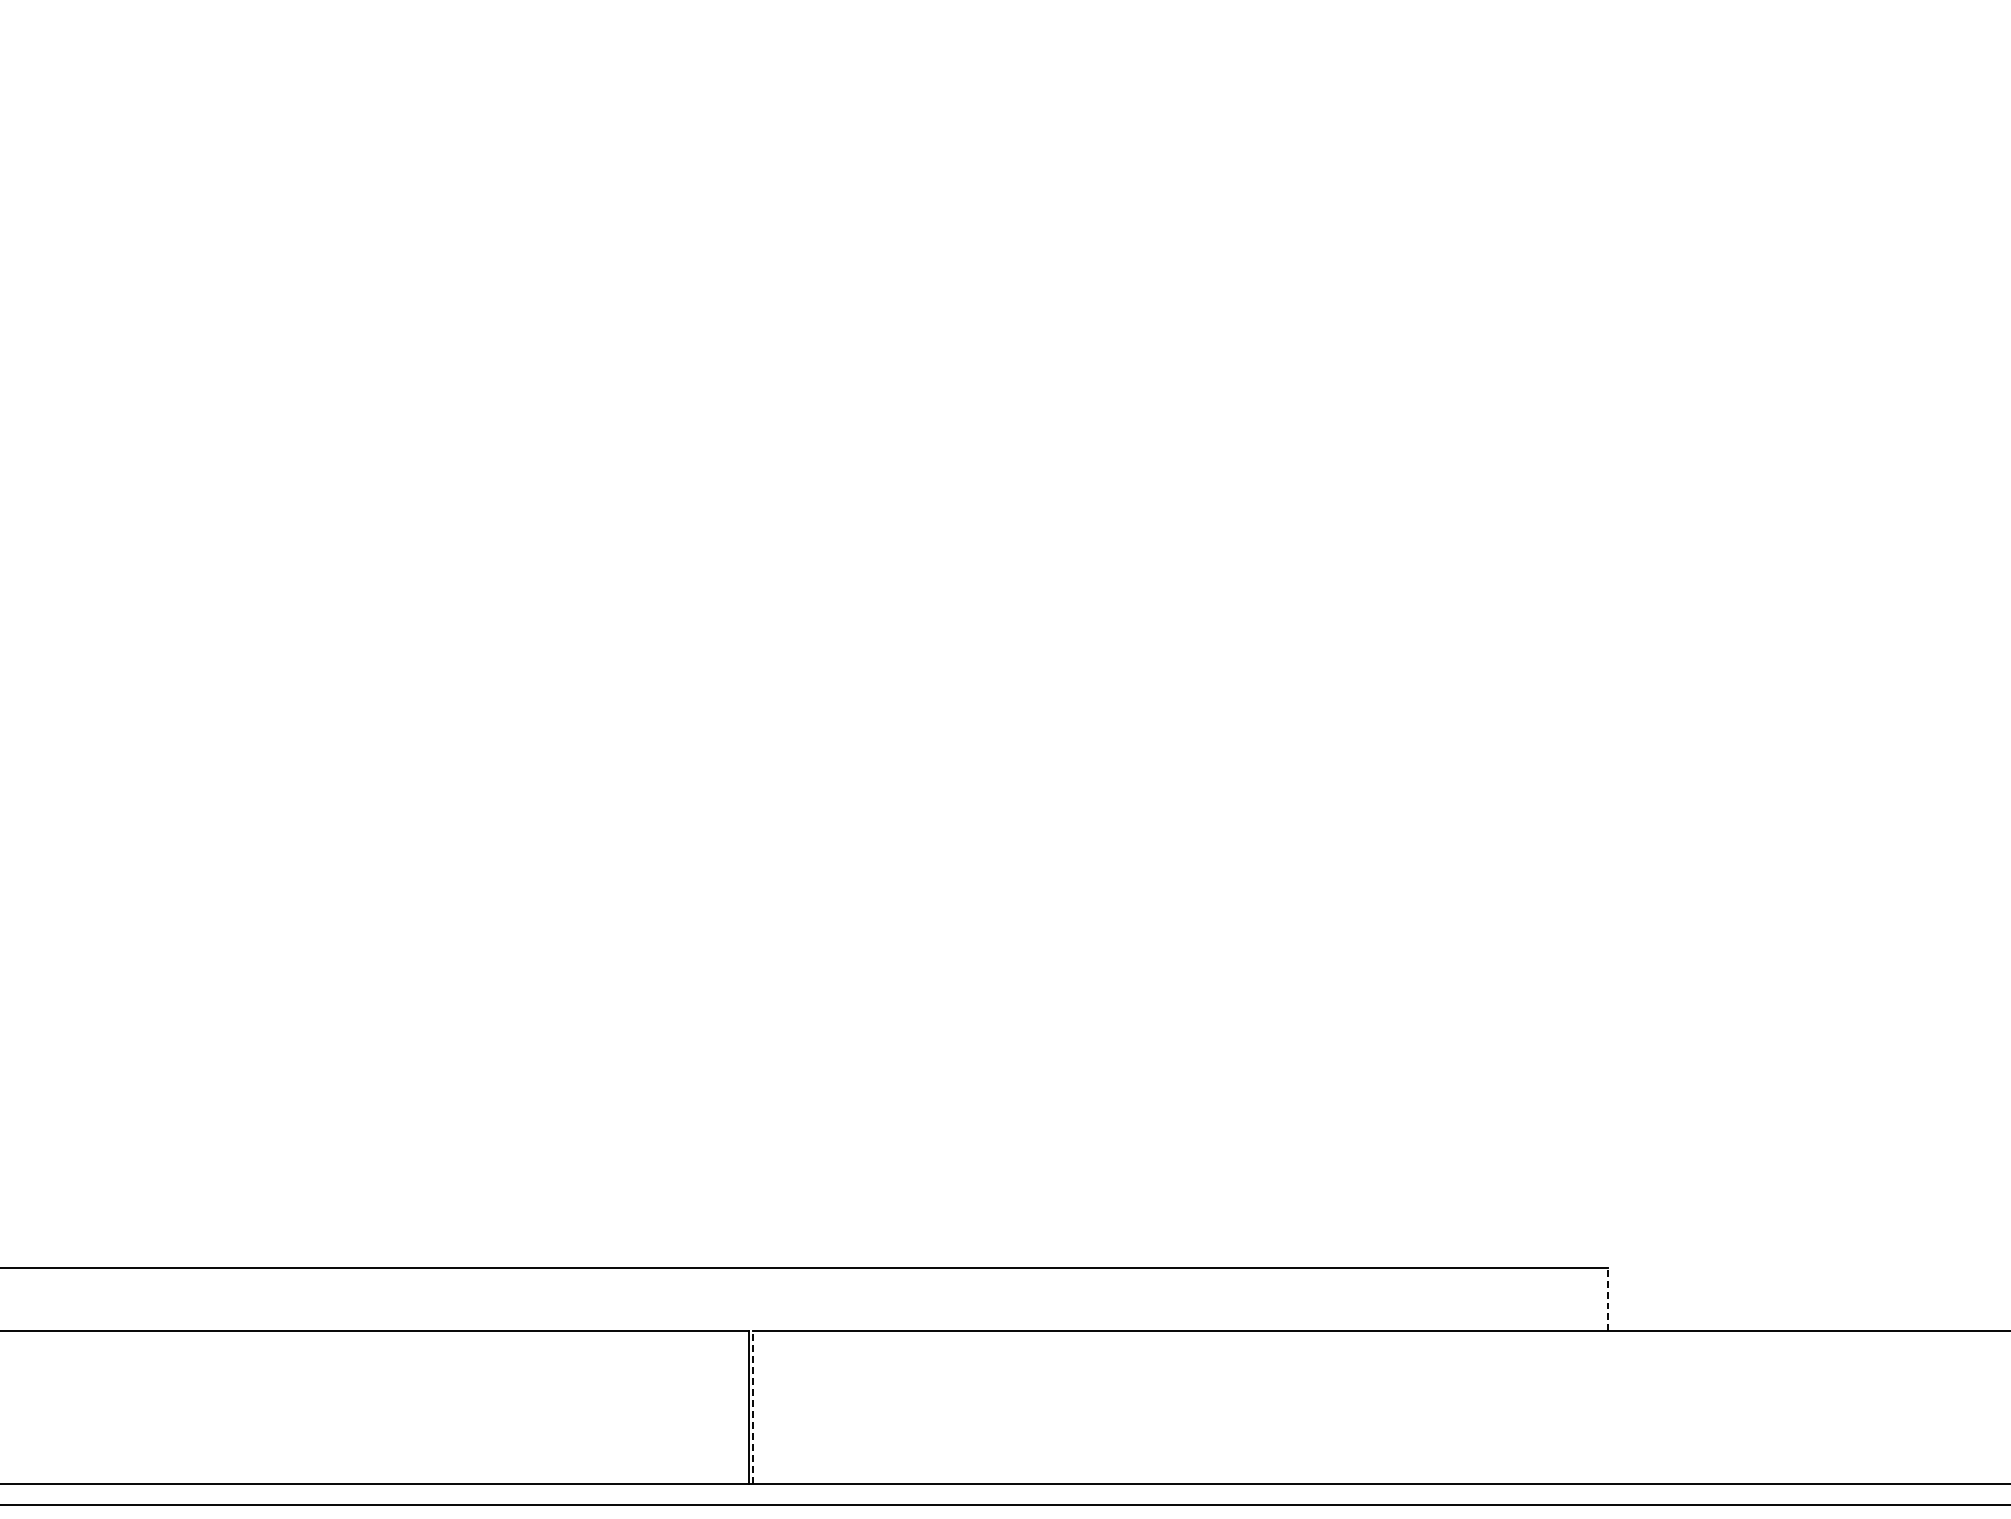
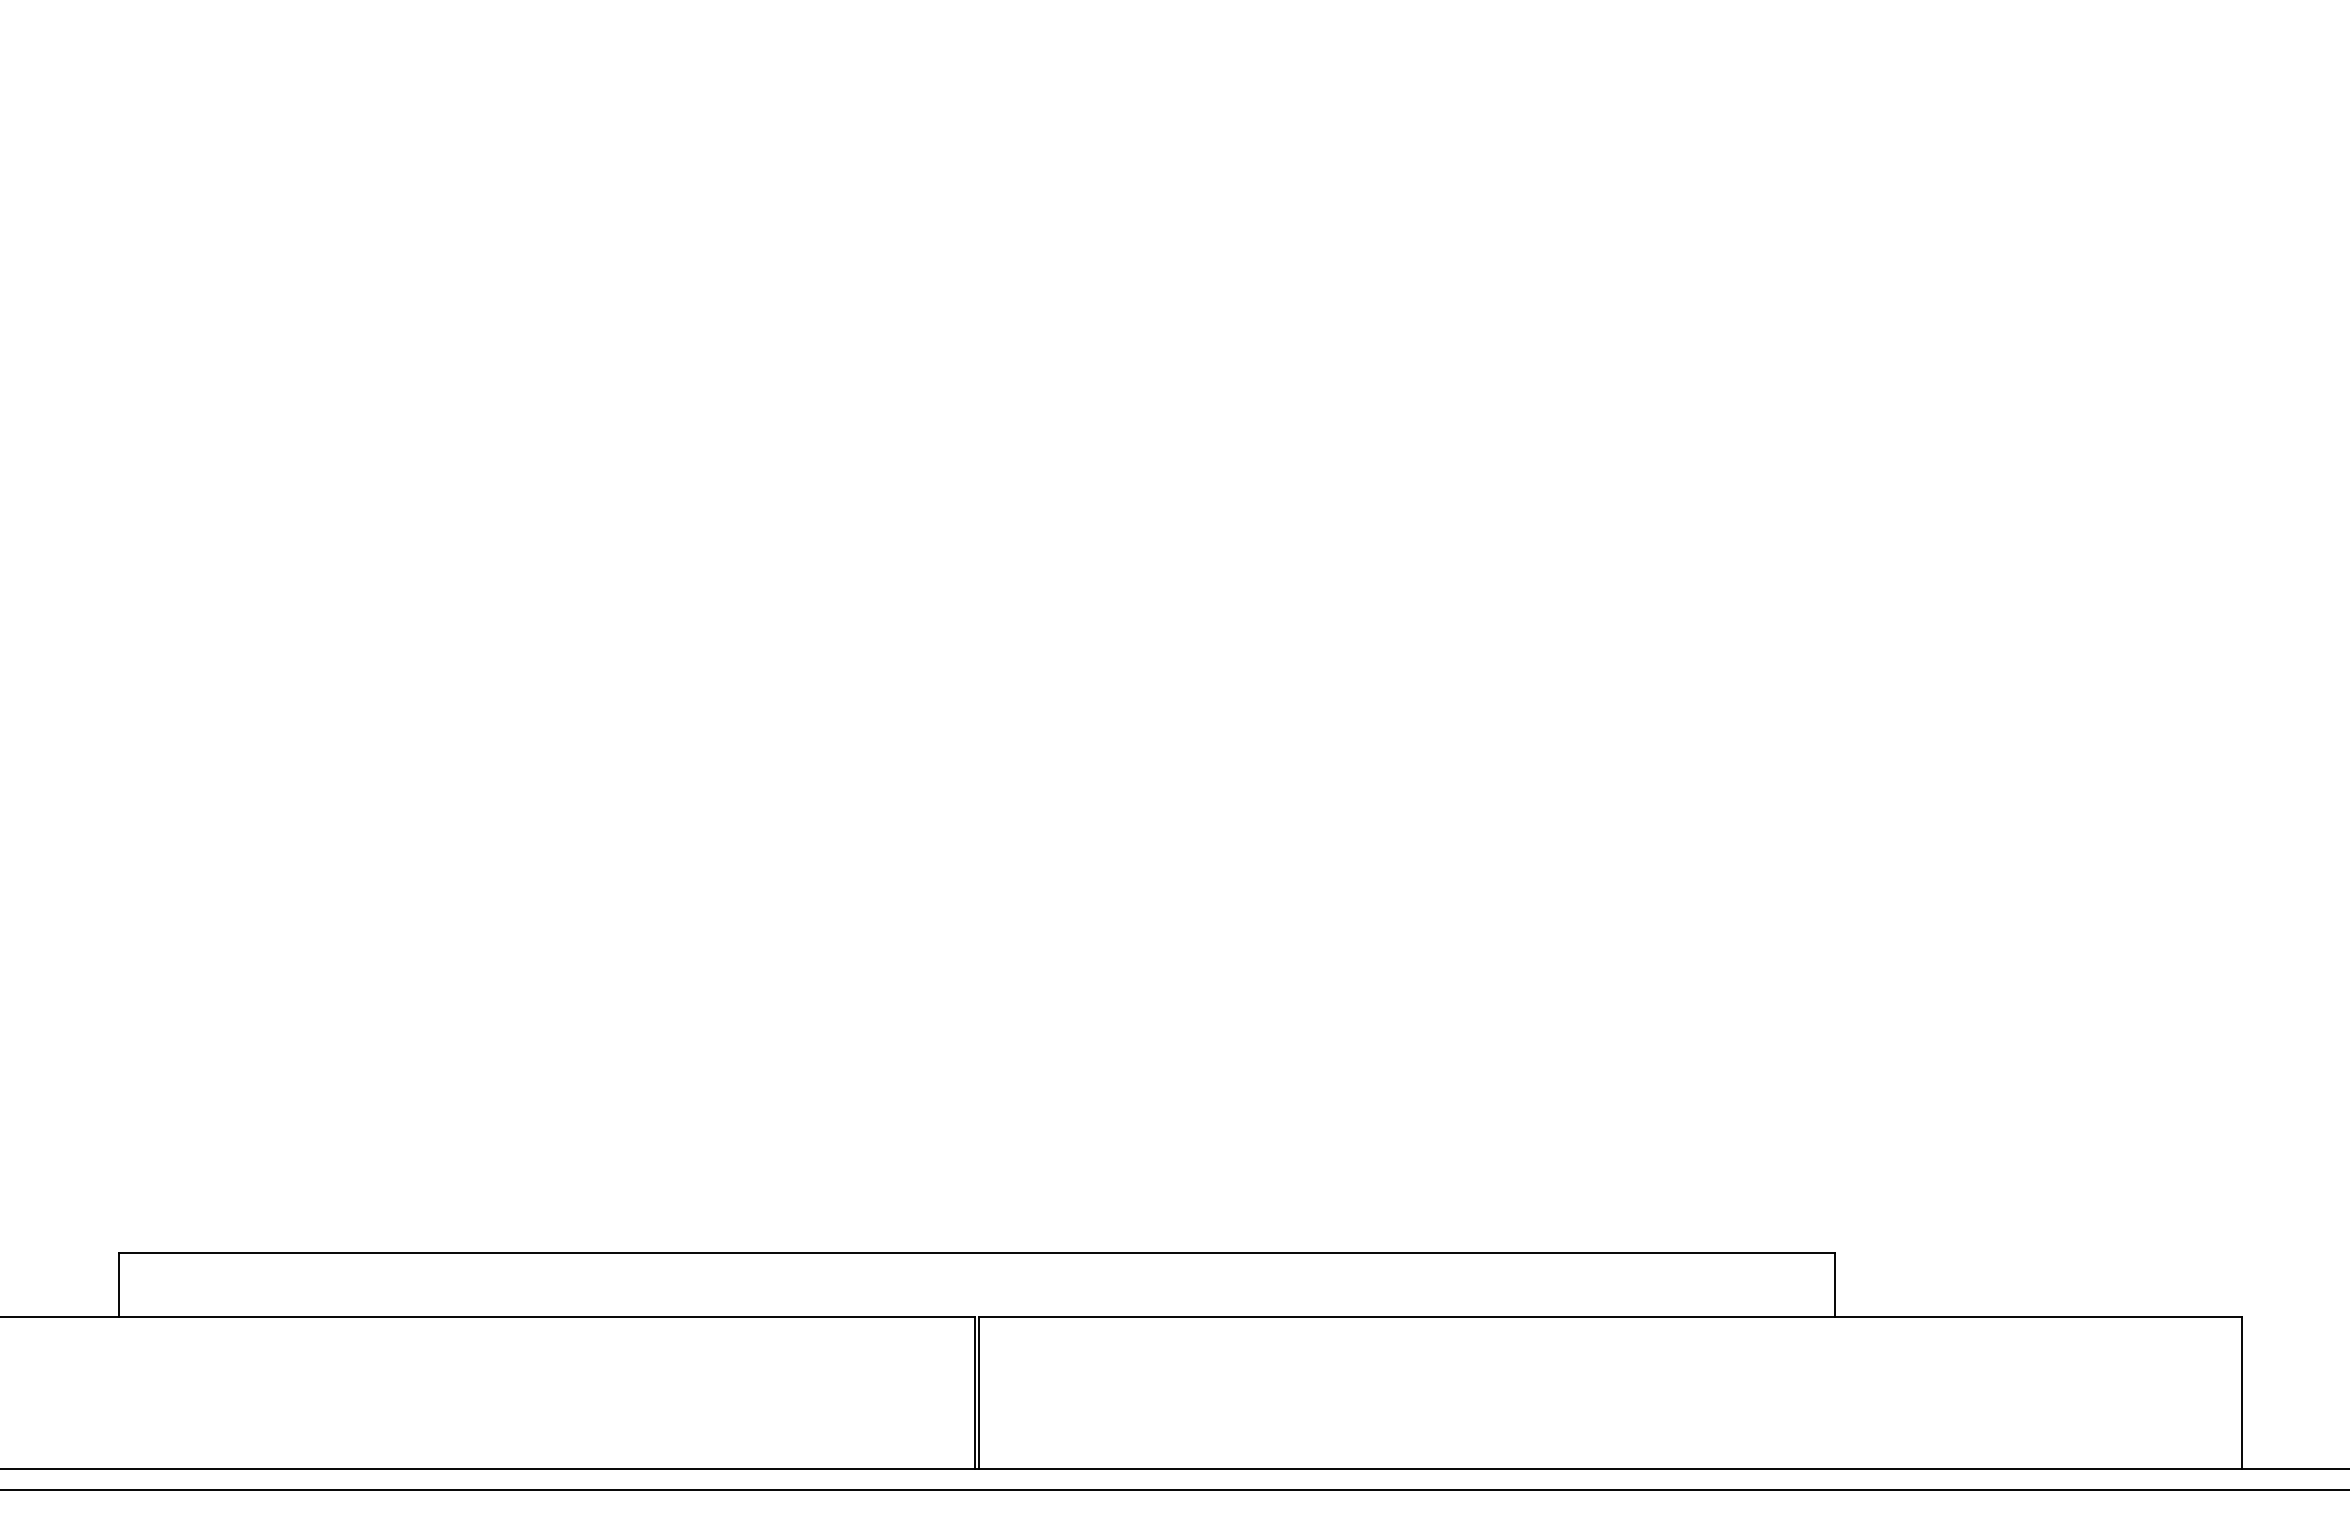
line: (1607, 1299) -> (1834, 1284), dashed -> solid
line: (753, 1407) -> (979, 1392), dashed -> solid

